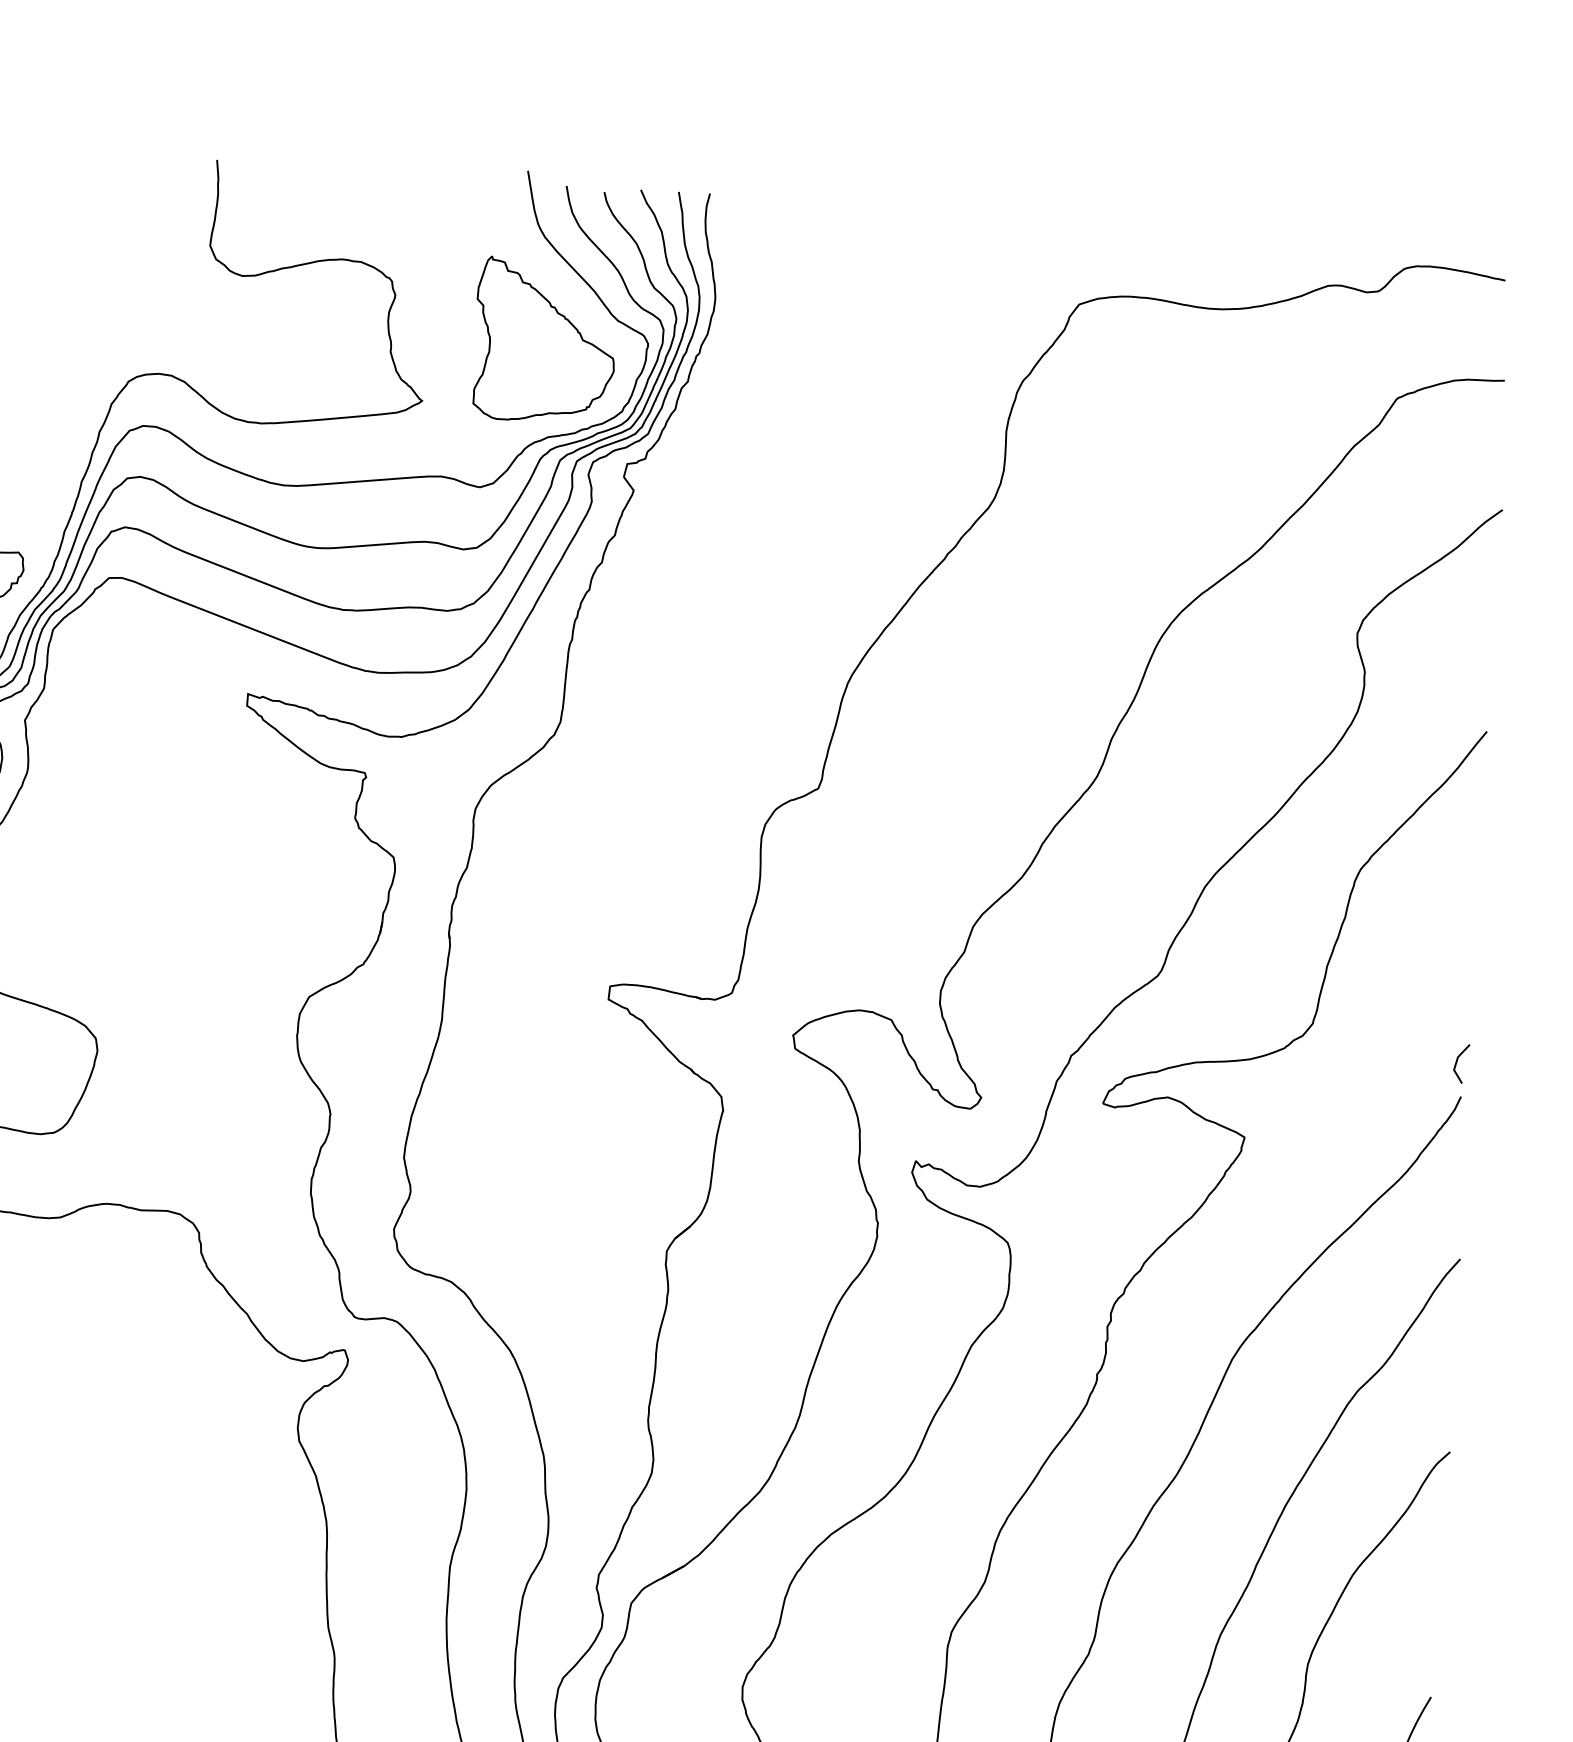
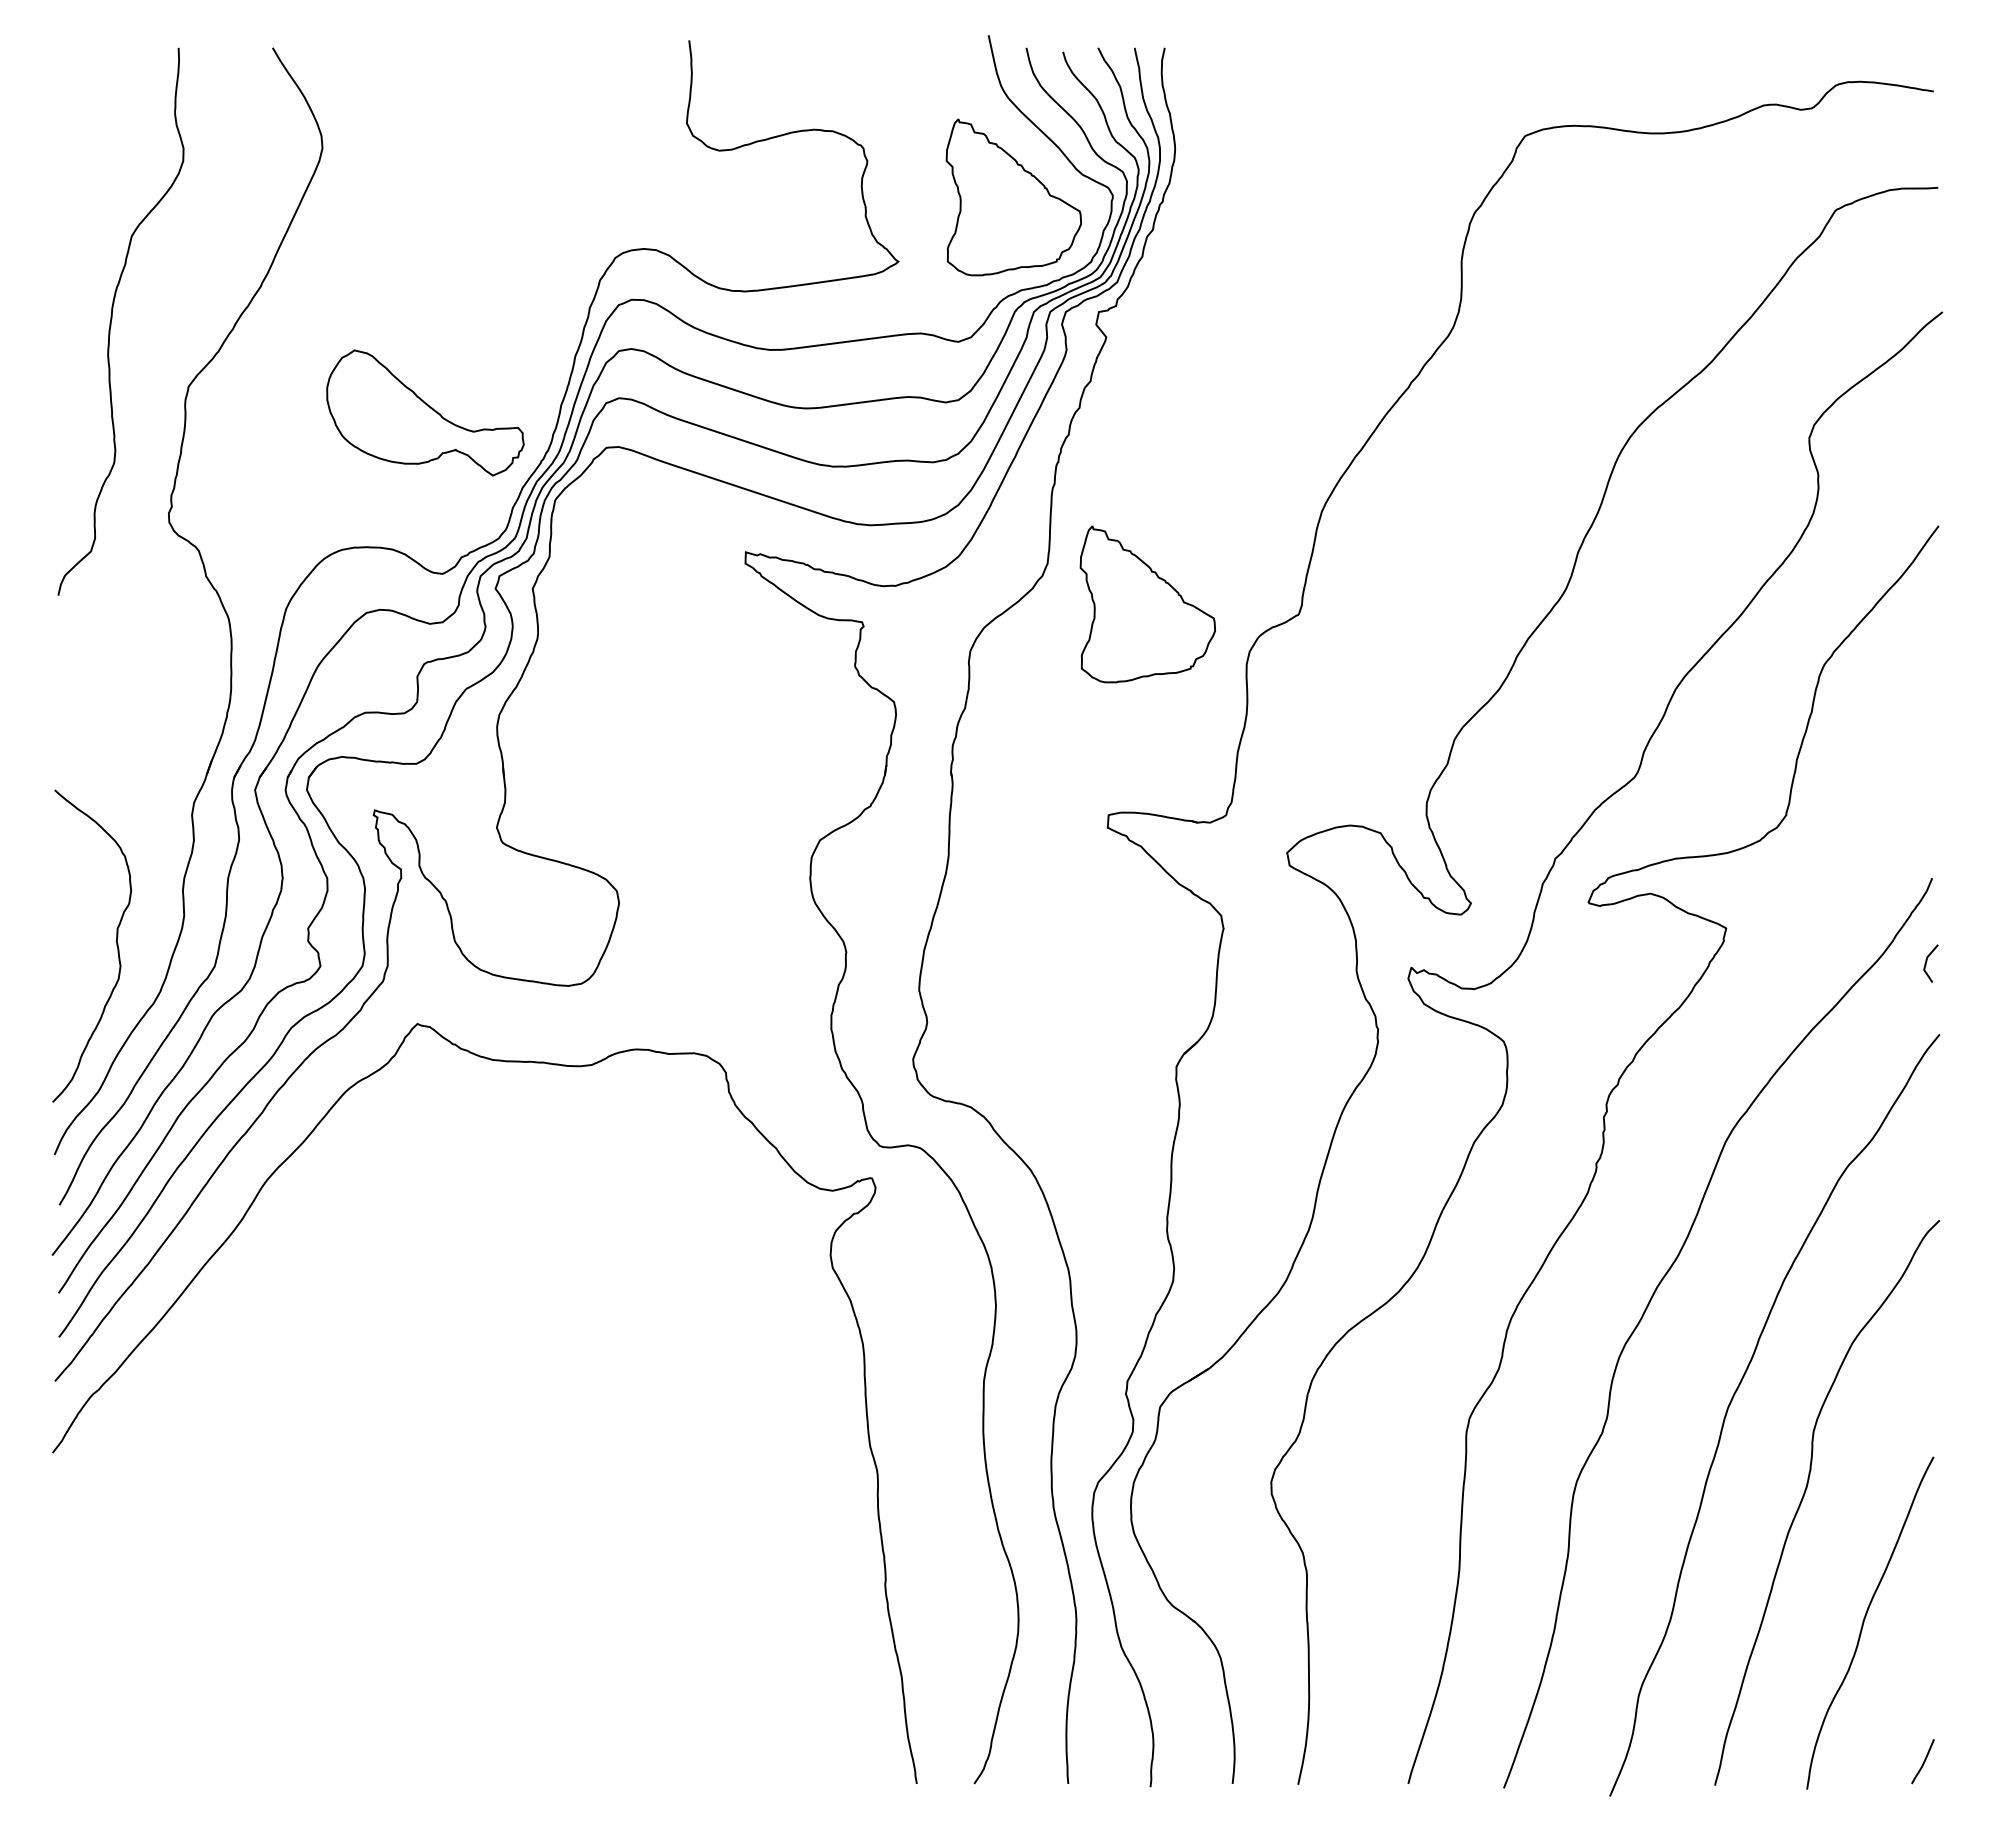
part: (661, 770) -> (1147, 604), added
line: (1457, 1061) -> (1927, 961), moved

